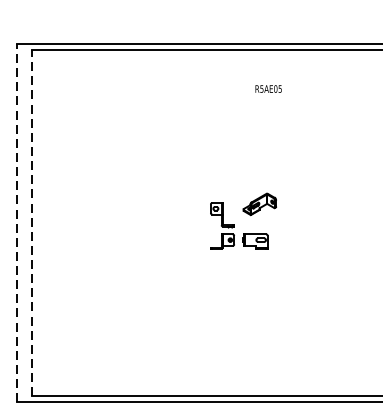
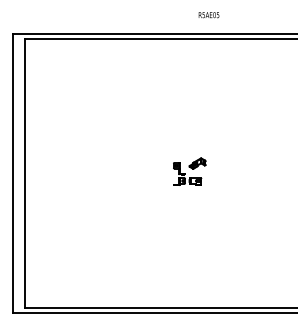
text: (267, 89) -> (208, 15), moved
part: (243, 220) -> (189, 171), size x0.62
line: (16, 223) -> (12, 173), dashed -> solid
line: (31, 223) -> (24, 173), dashed -> solid

